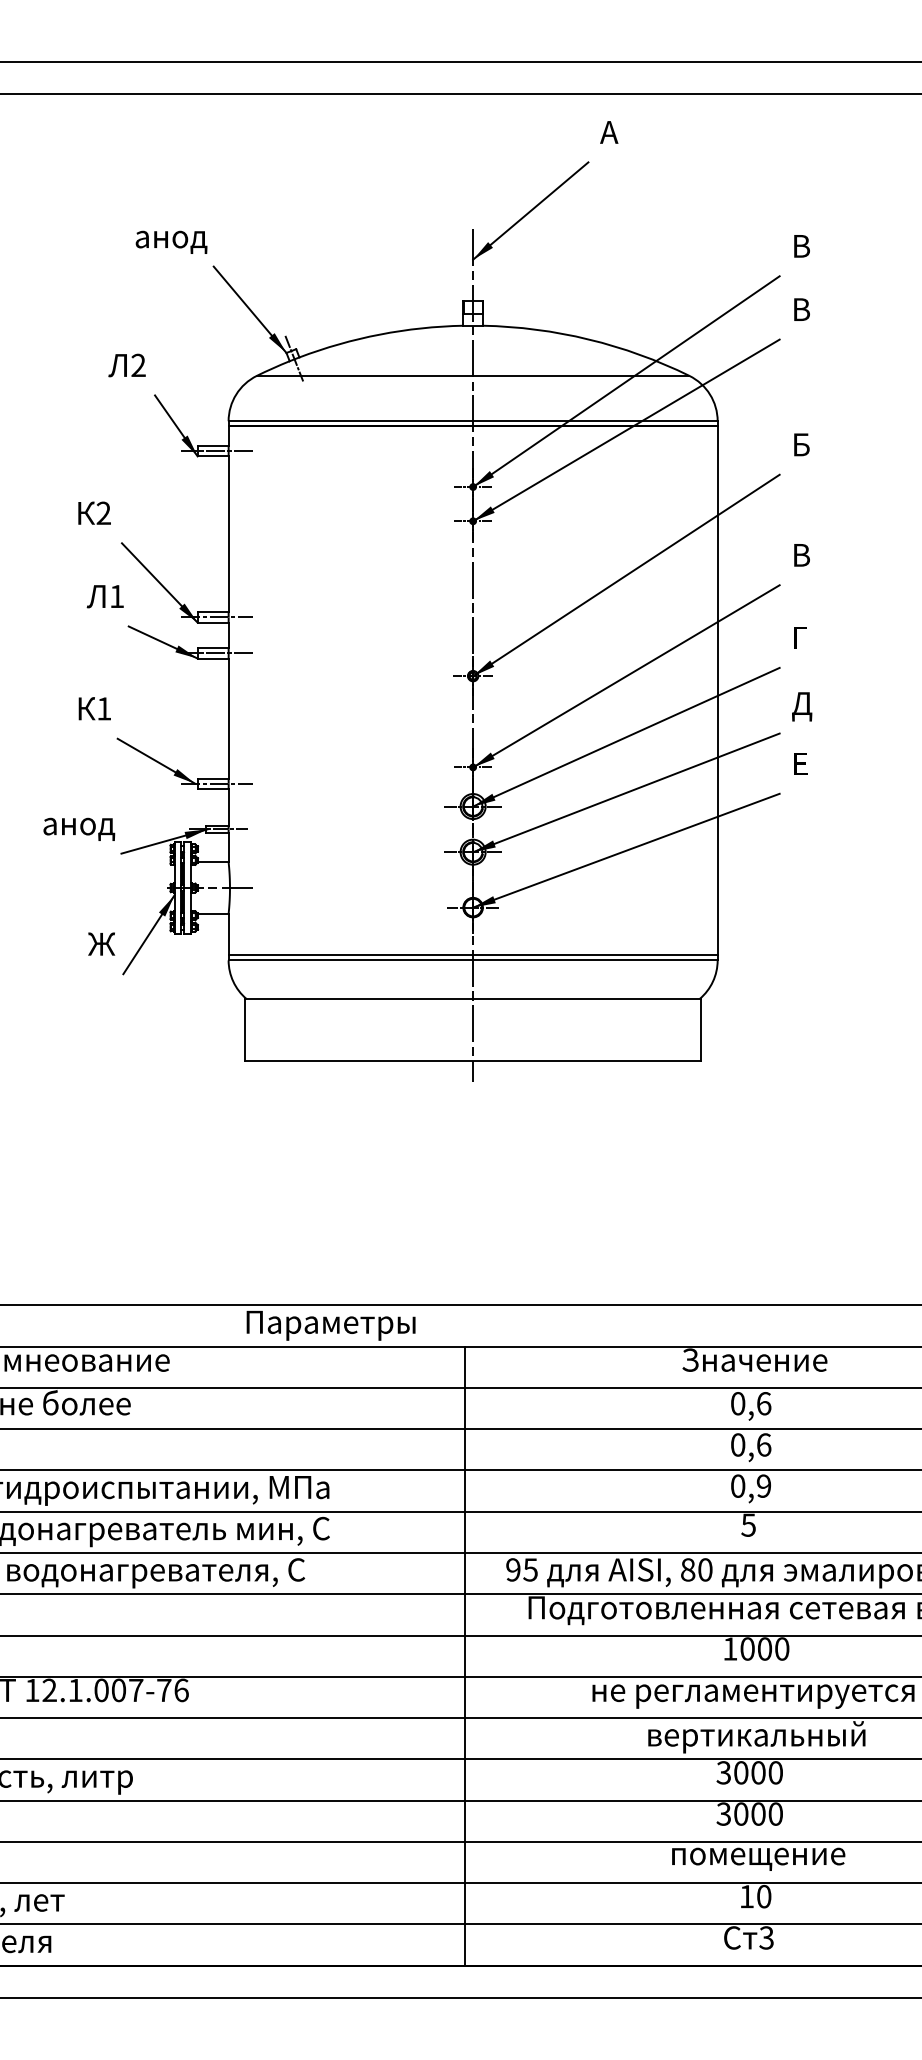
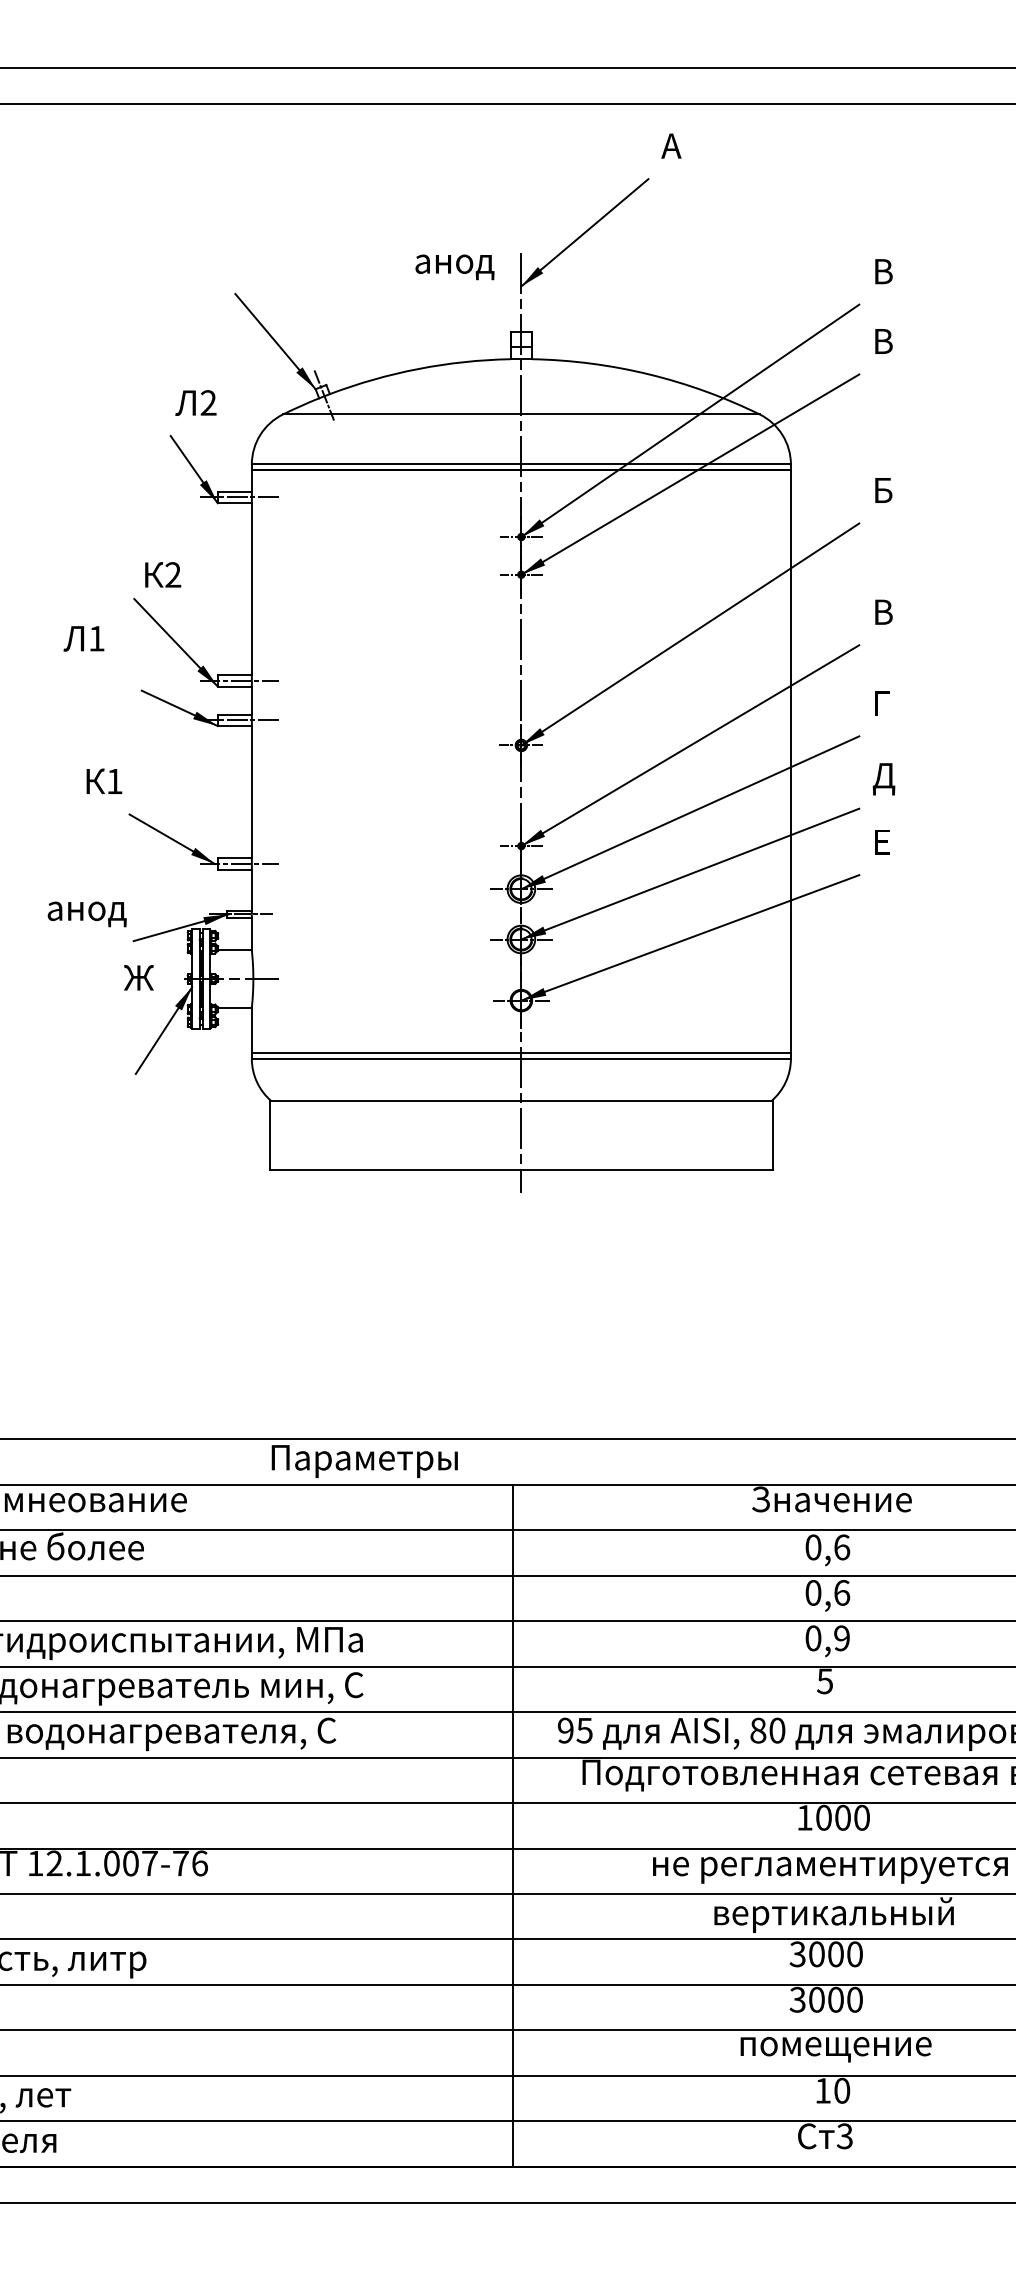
text: (171, 242) -> (454, 267), moved
text: (126, 365) -> (195, 402), moved
text: (94, 512) -> (163, 574), moved
text: (104, 596) -> (83, 638), moved
text: (101, 943) -> (138, 977), moved

